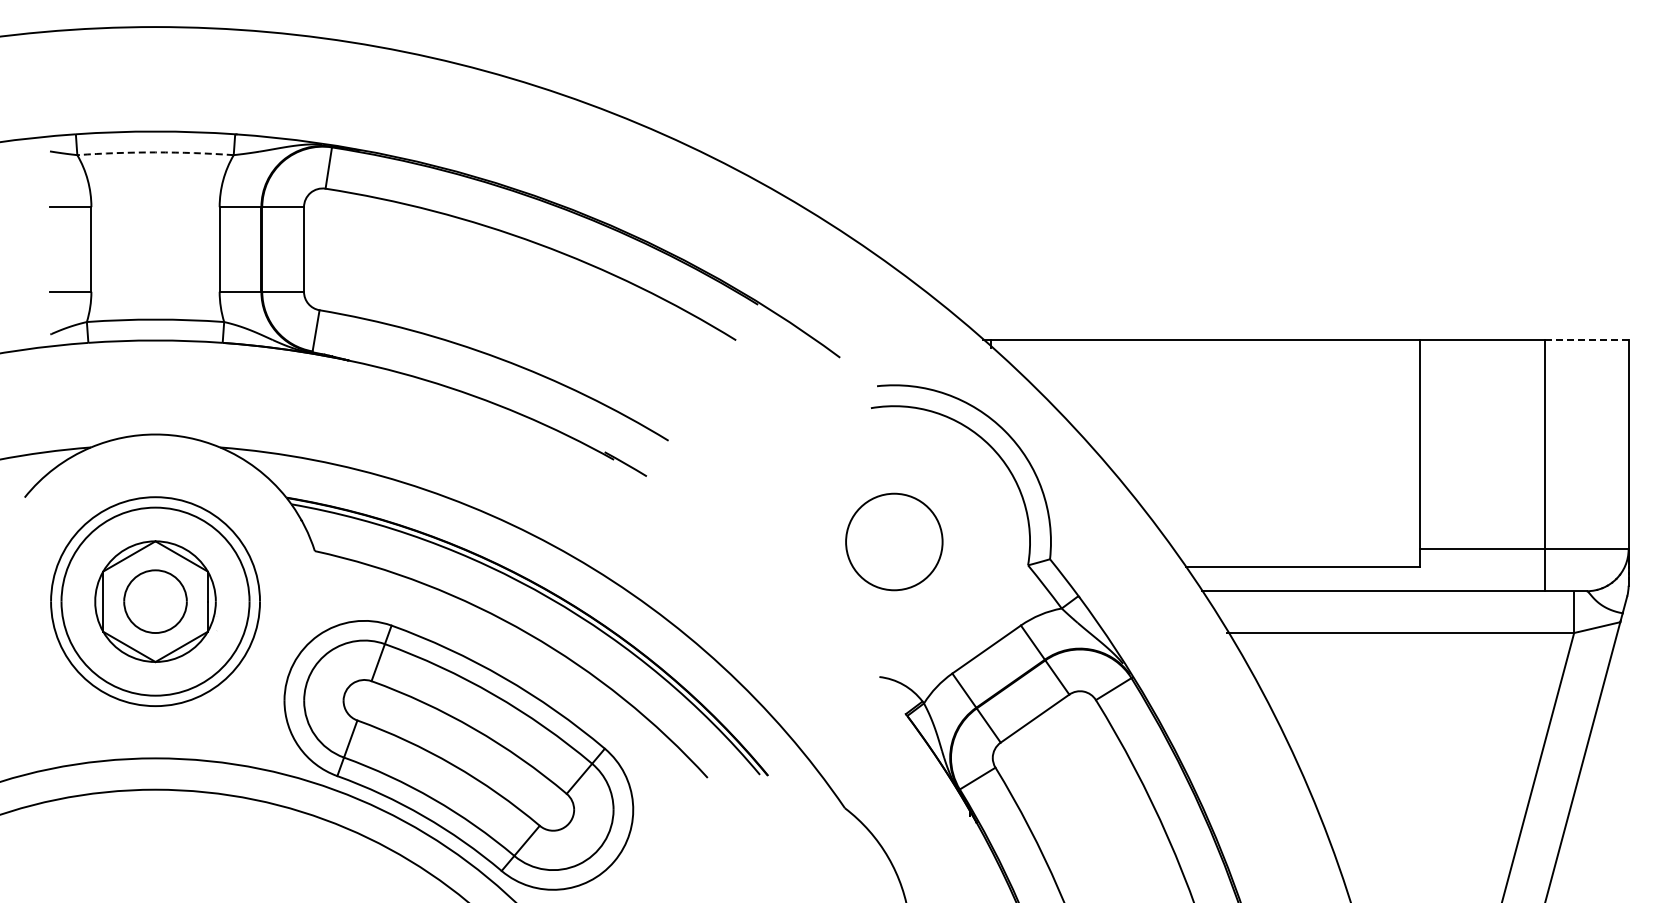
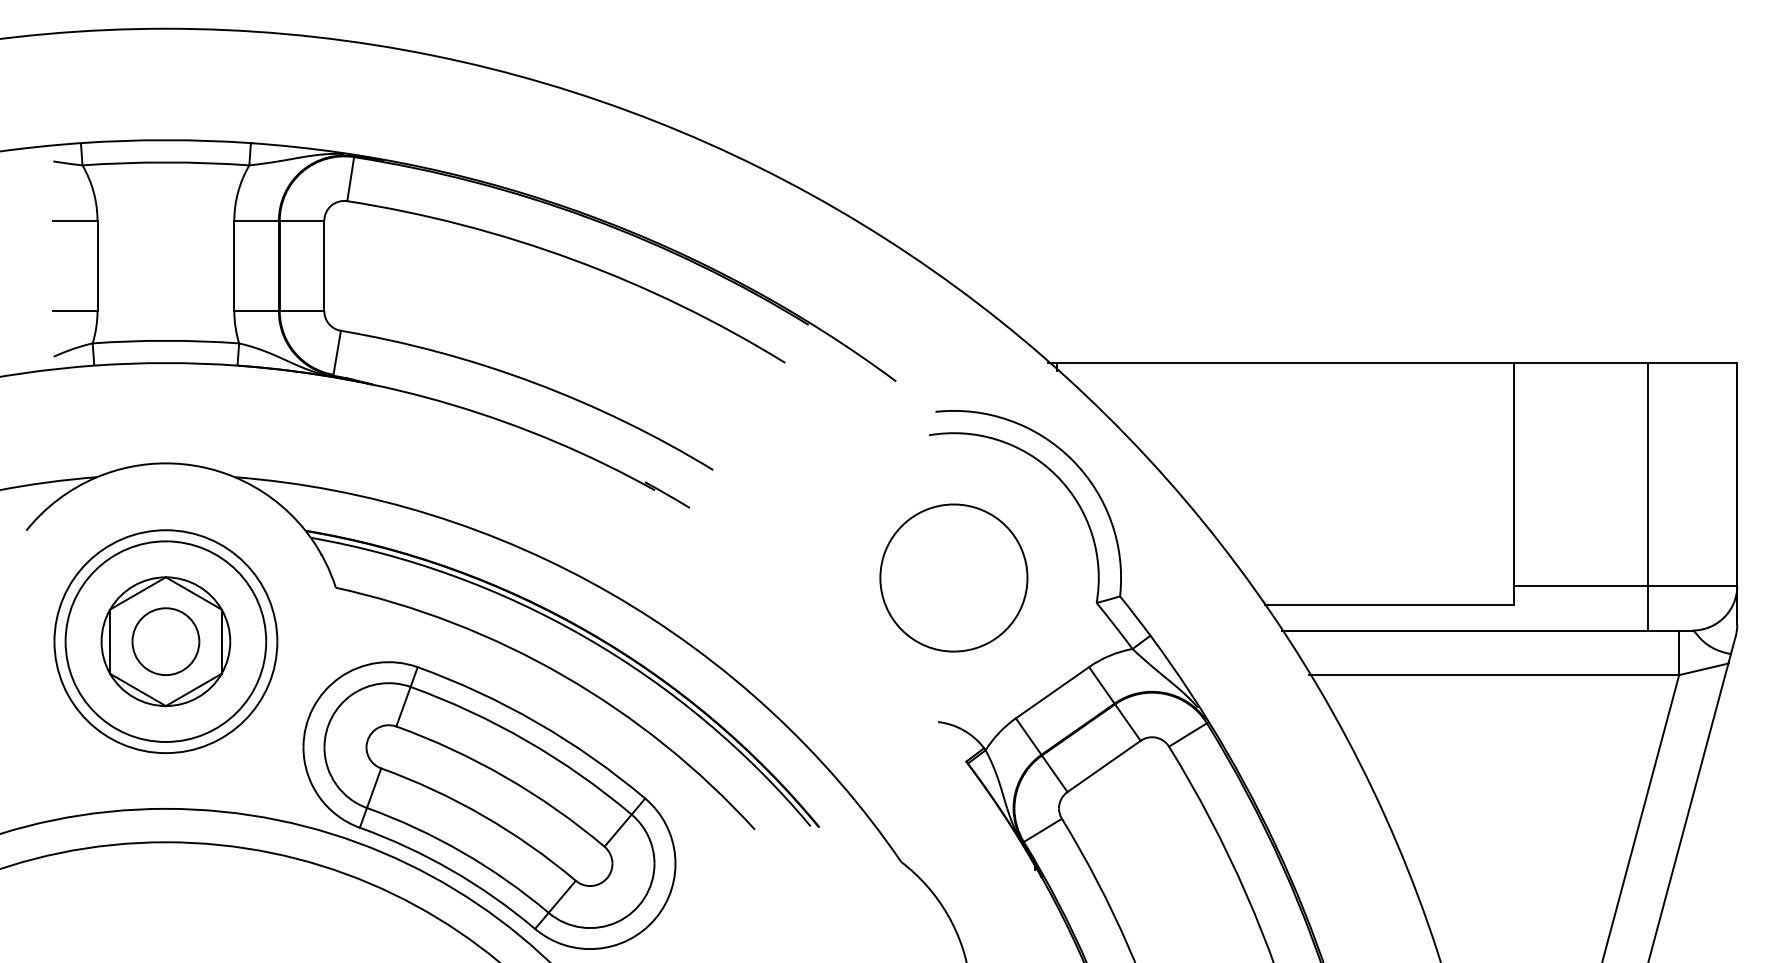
arc: (155, 152) -> (165, 162), dashed -> solid
line: (1586, 340) -> (1692, 363), dashed -> solid
part: (894, 541) -> (954, 577), size x1.43

